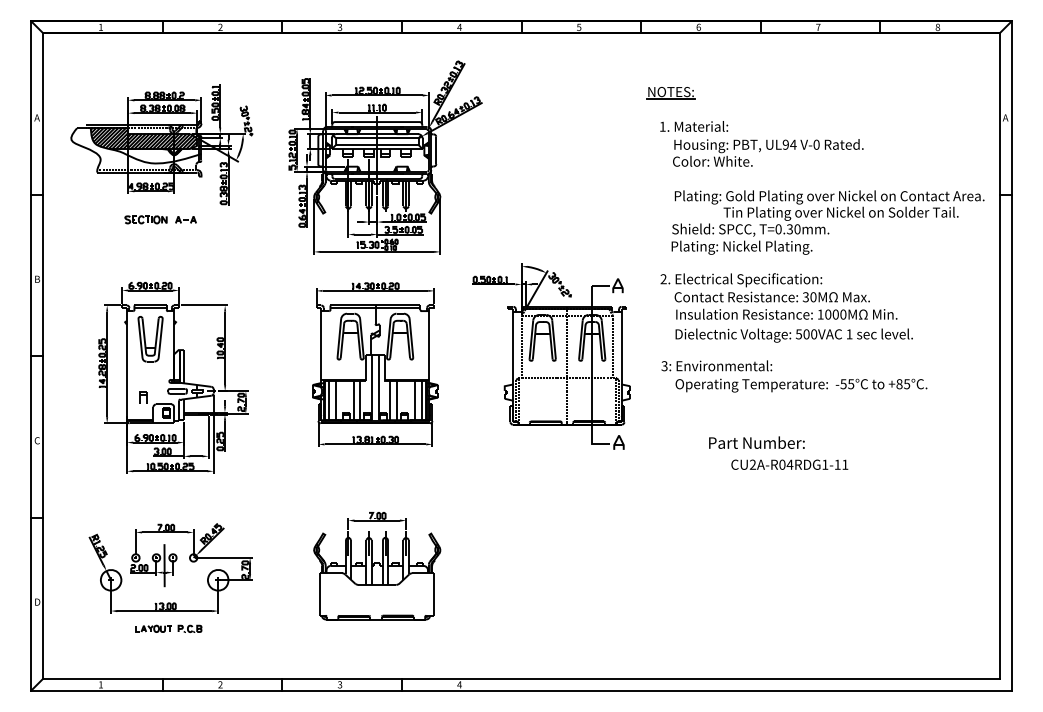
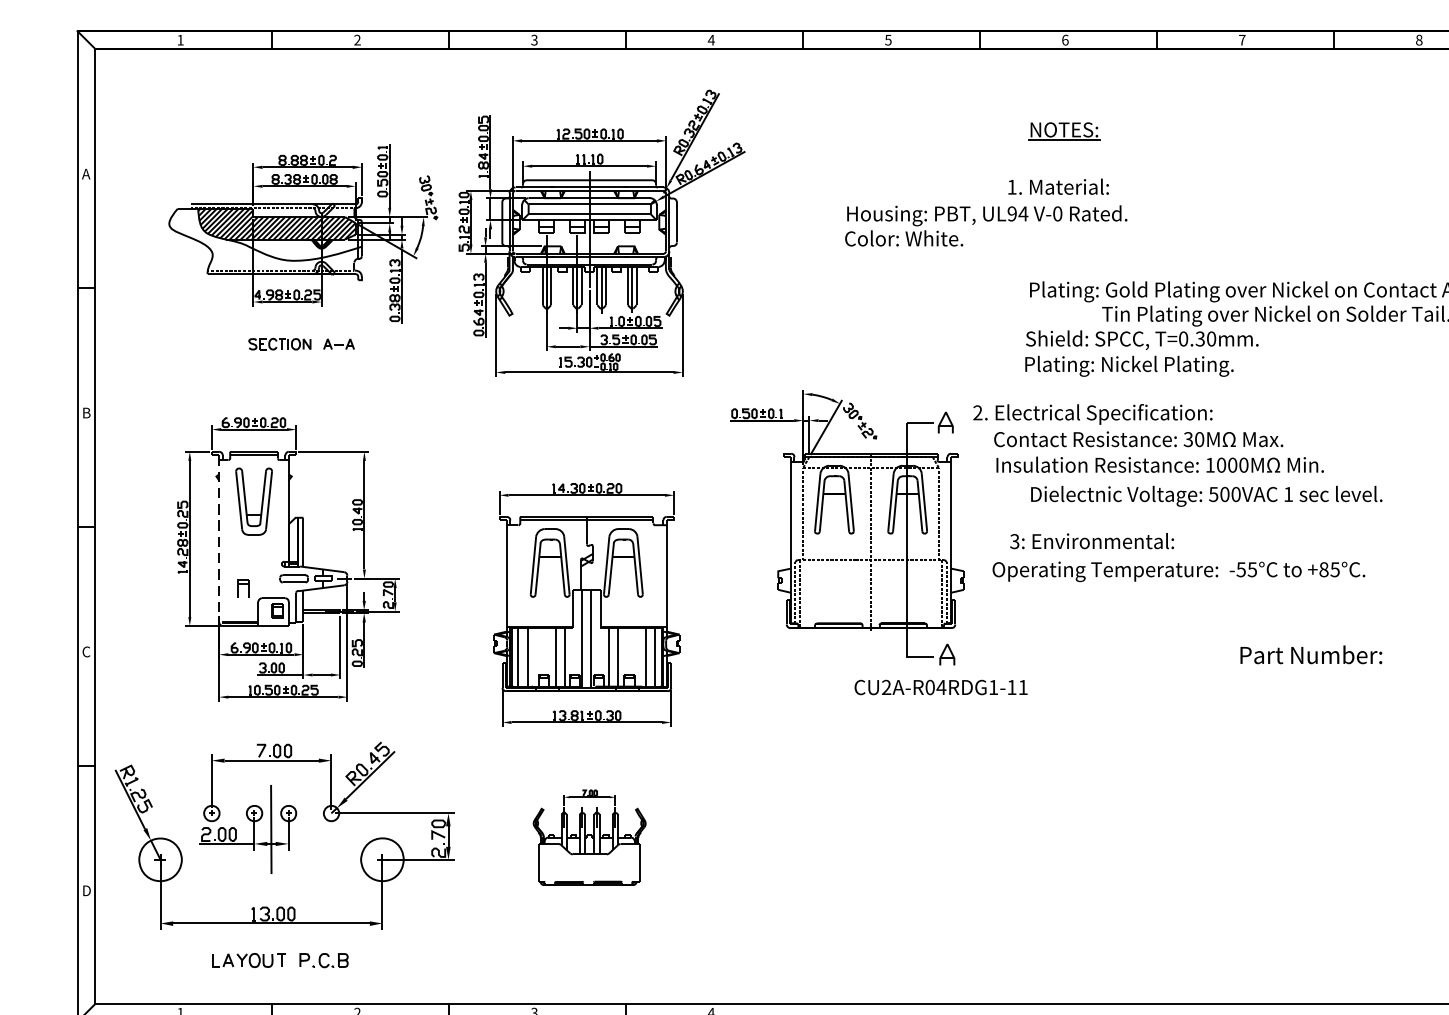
part: (670, 93) -> (1063, 132), moved
text: (768, 152) -> (986, 225), moved
part: (161, 154) -> (302, 247), moved
text: (778, 296) -> (1147, 438), moved
line: (126, 364) -> (218, 539), solid -> dashed
part: (375, 364) -> (586, 604), moved
text: (801, 385) -> (1178, 571), moved
text: (756, 442) -> (1310, 654), moved
text: (789, 464) -> (940, 687), moved
part: (377, 566) -> (589, 838), size x0.6
part: (170, 577) -> (283, 854), size x1.4

